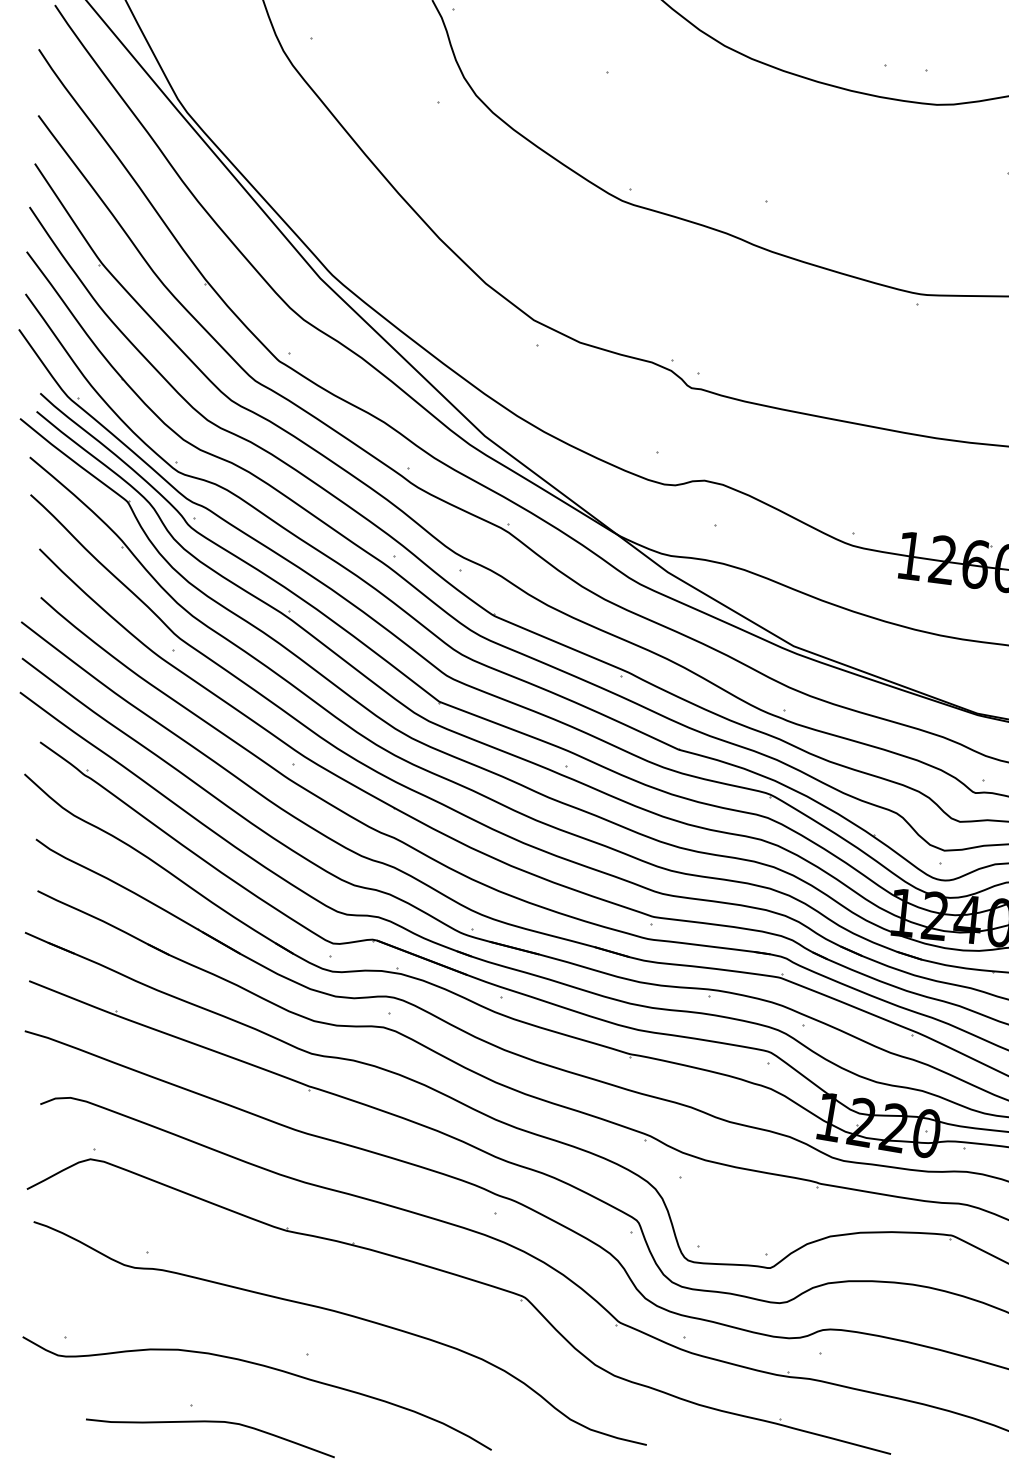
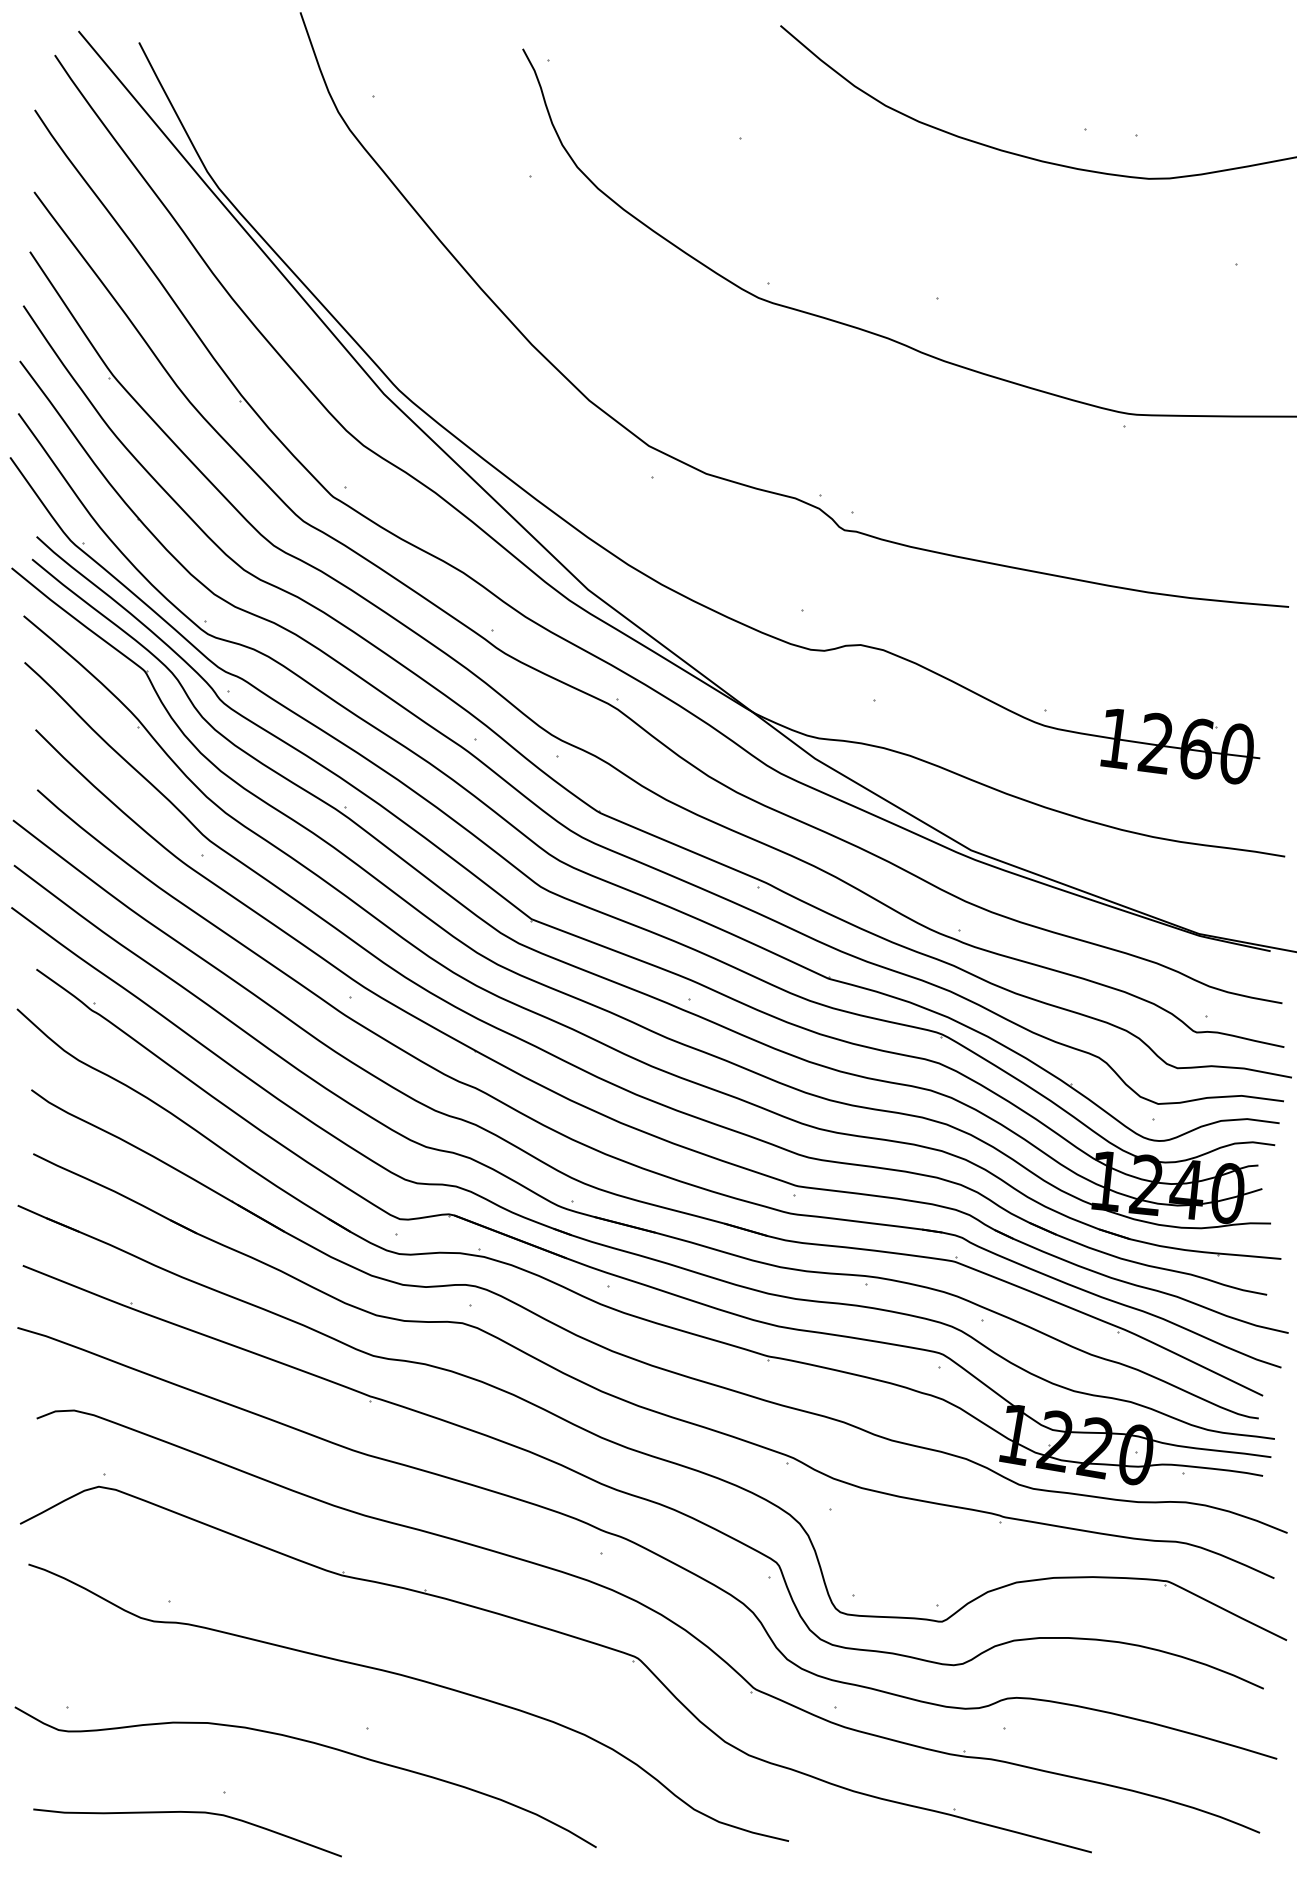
curve: (214, 1422) -> (192, 1813), moved

